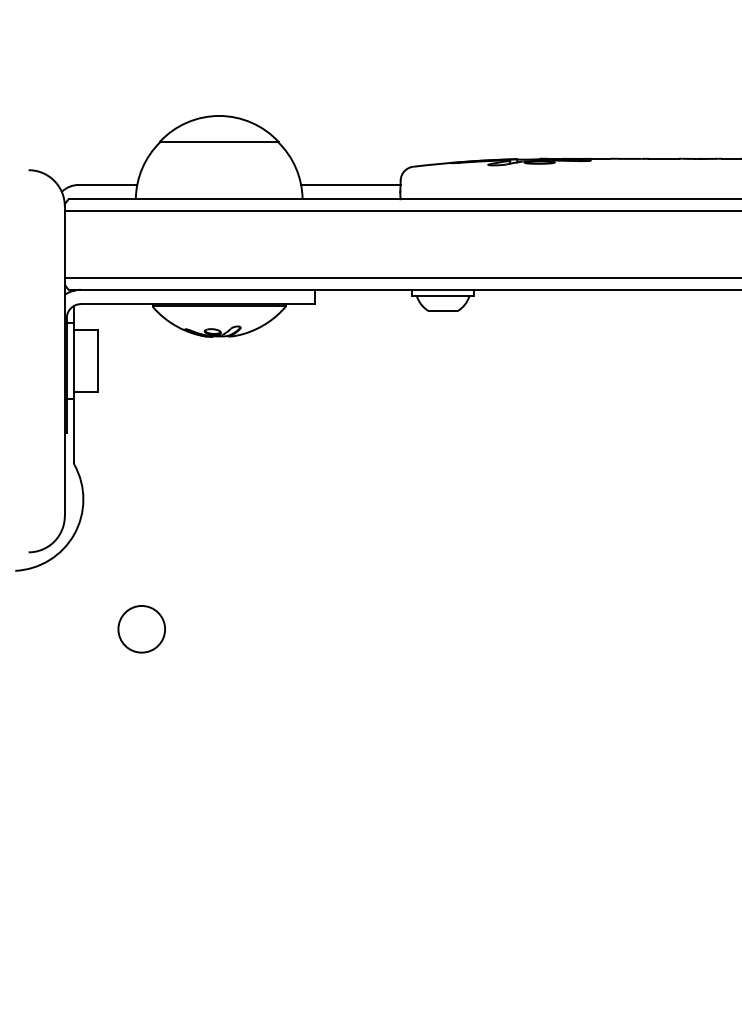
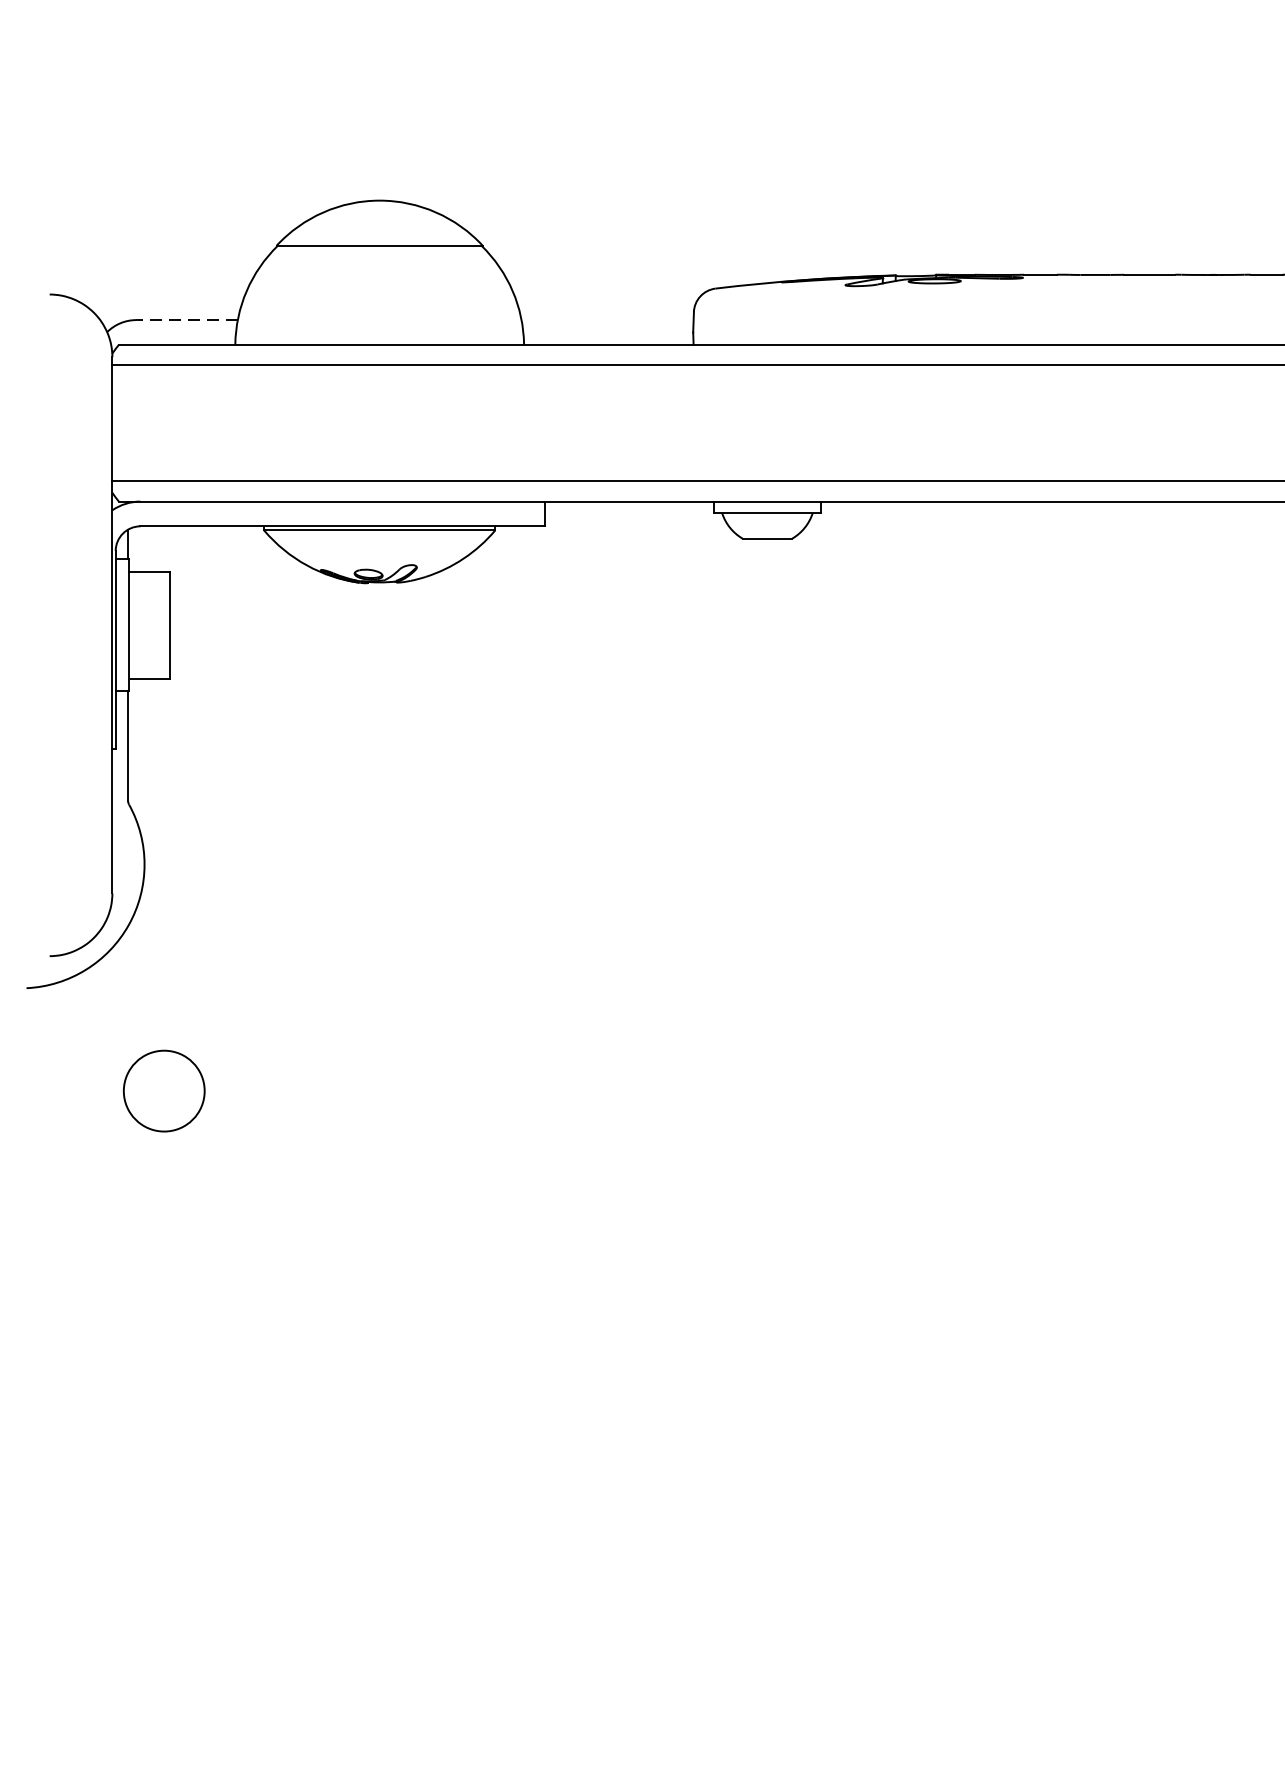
line: (107, 184) -> (186, 319), solid -> dashed
line: (350, 184) -> (607, 319), removed
circle: (141, 629) -> (163, 1091), moved

